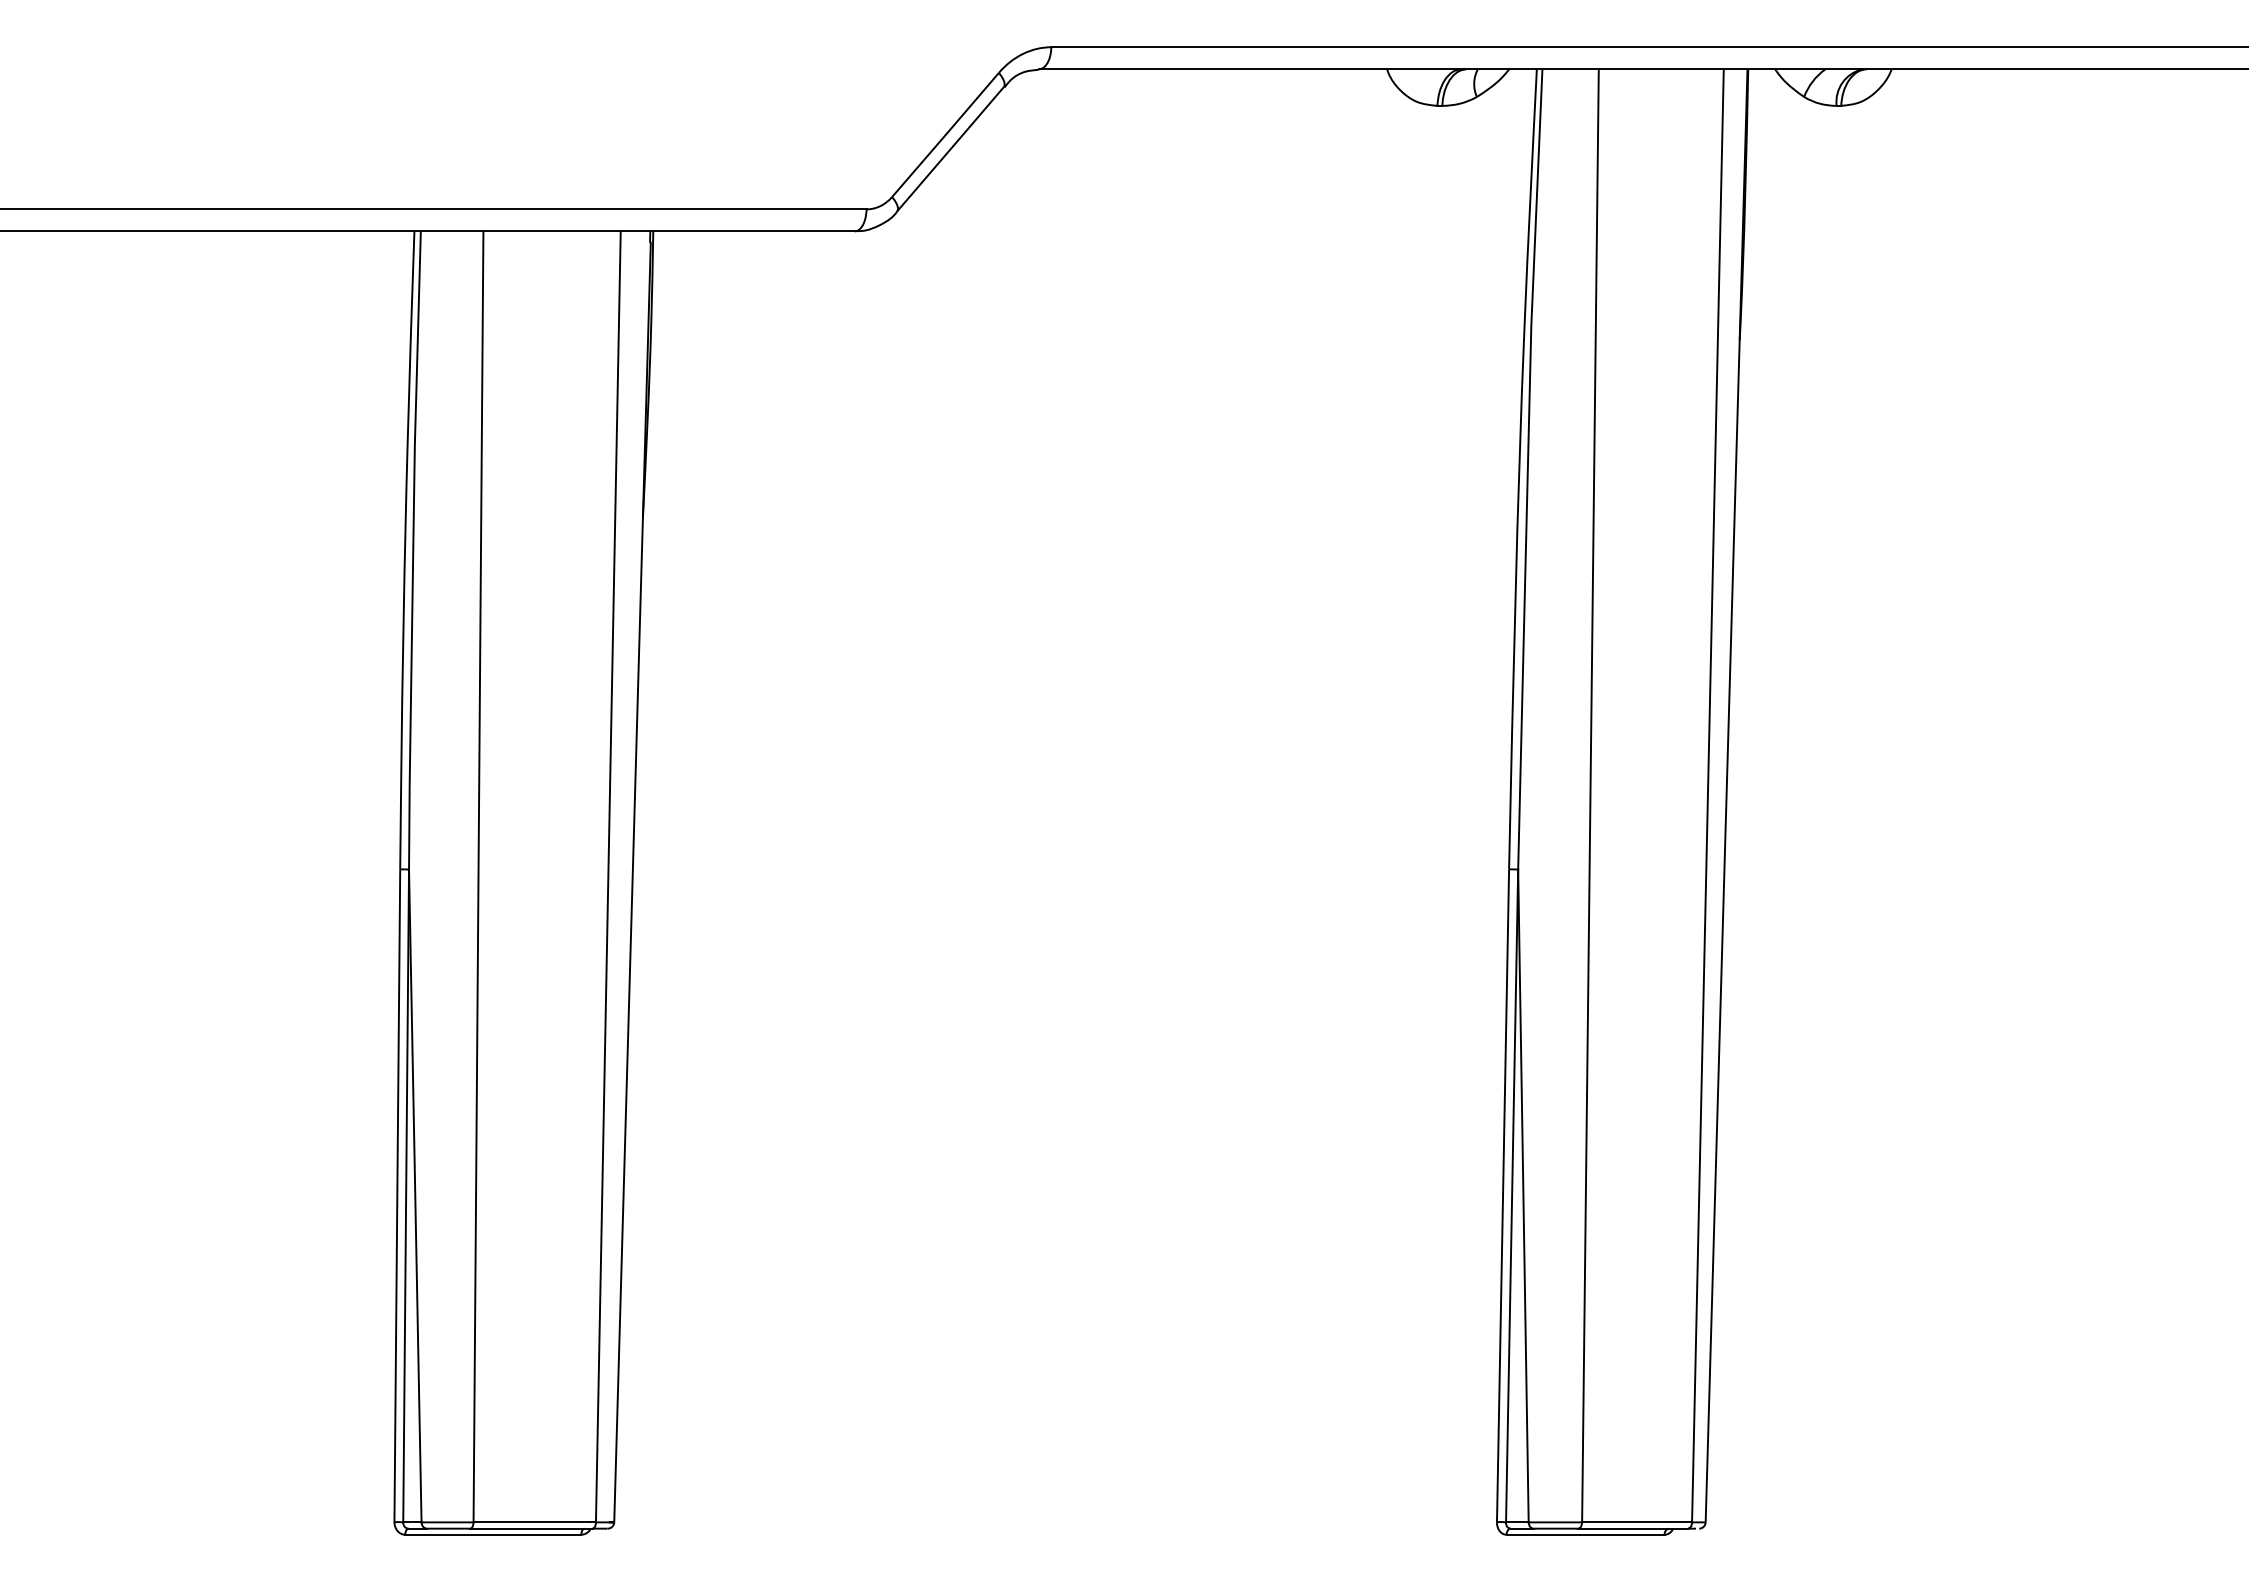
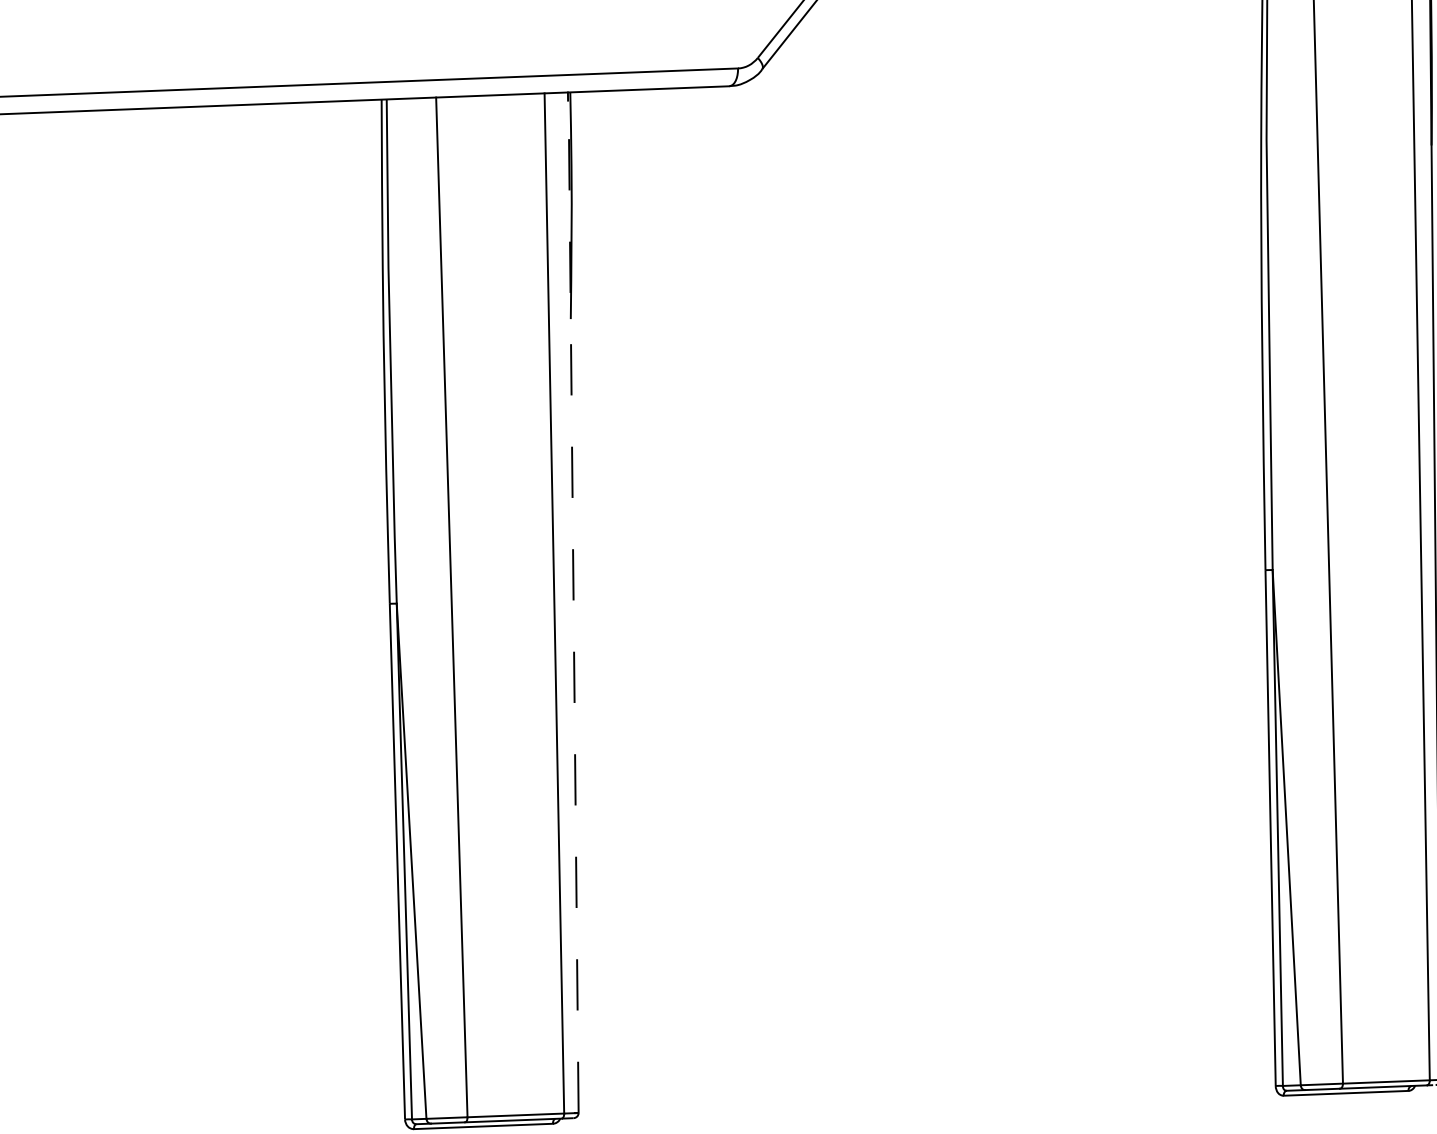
line: (632, 880) -> (573, 605), solid -> dashed

